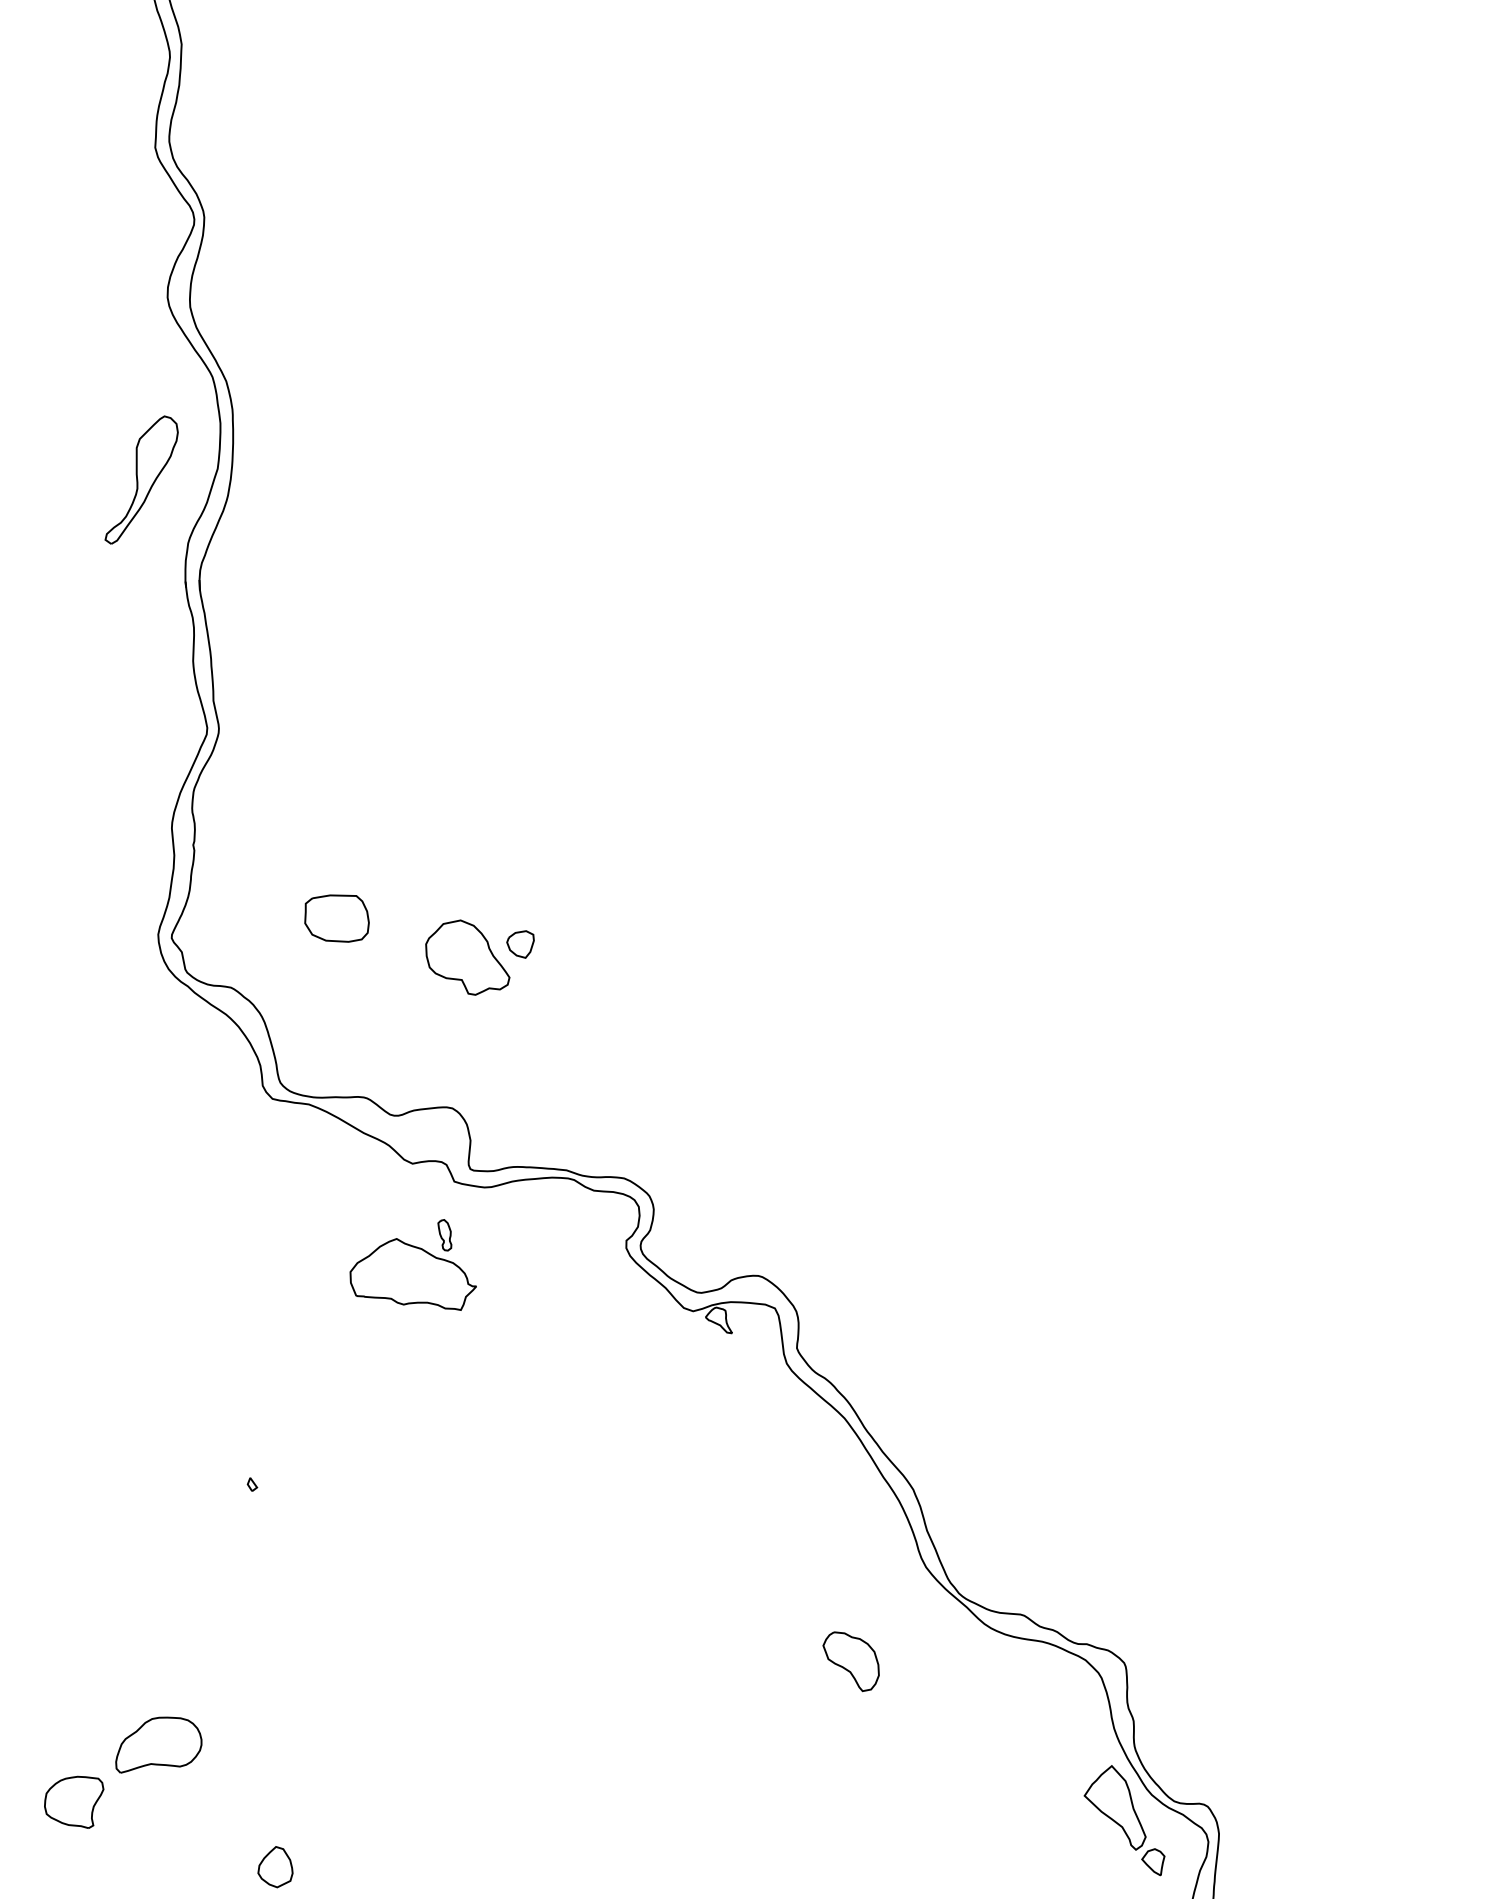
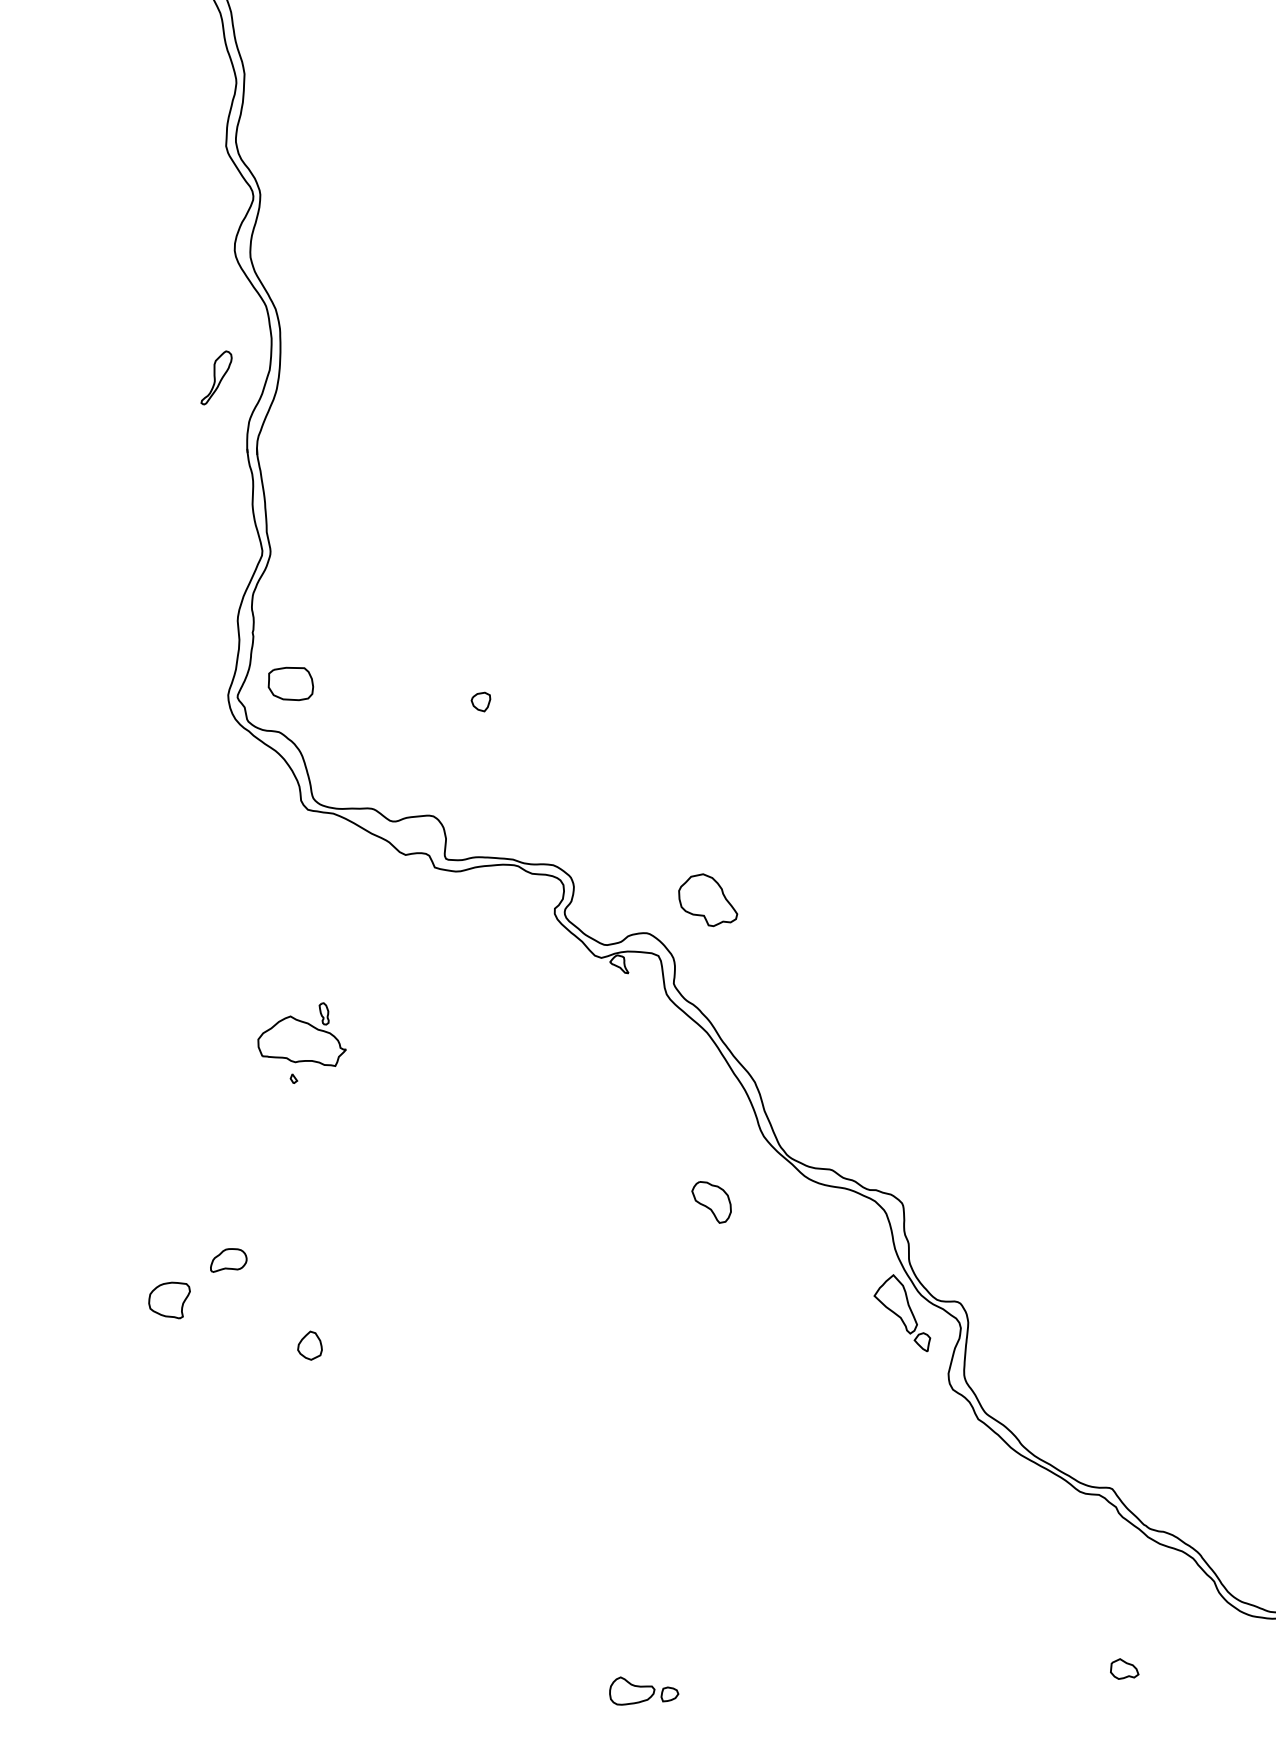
part: (141, 479) -> (216, 377), size x0.6
part: (336, 917) -> (290, 683), moved
part: (468, 958) -> (708, 900), moved
part: (412, 1264) -> (301, 1034), moved
part: (158, 1744) -> (228, 1260), size x0.6

